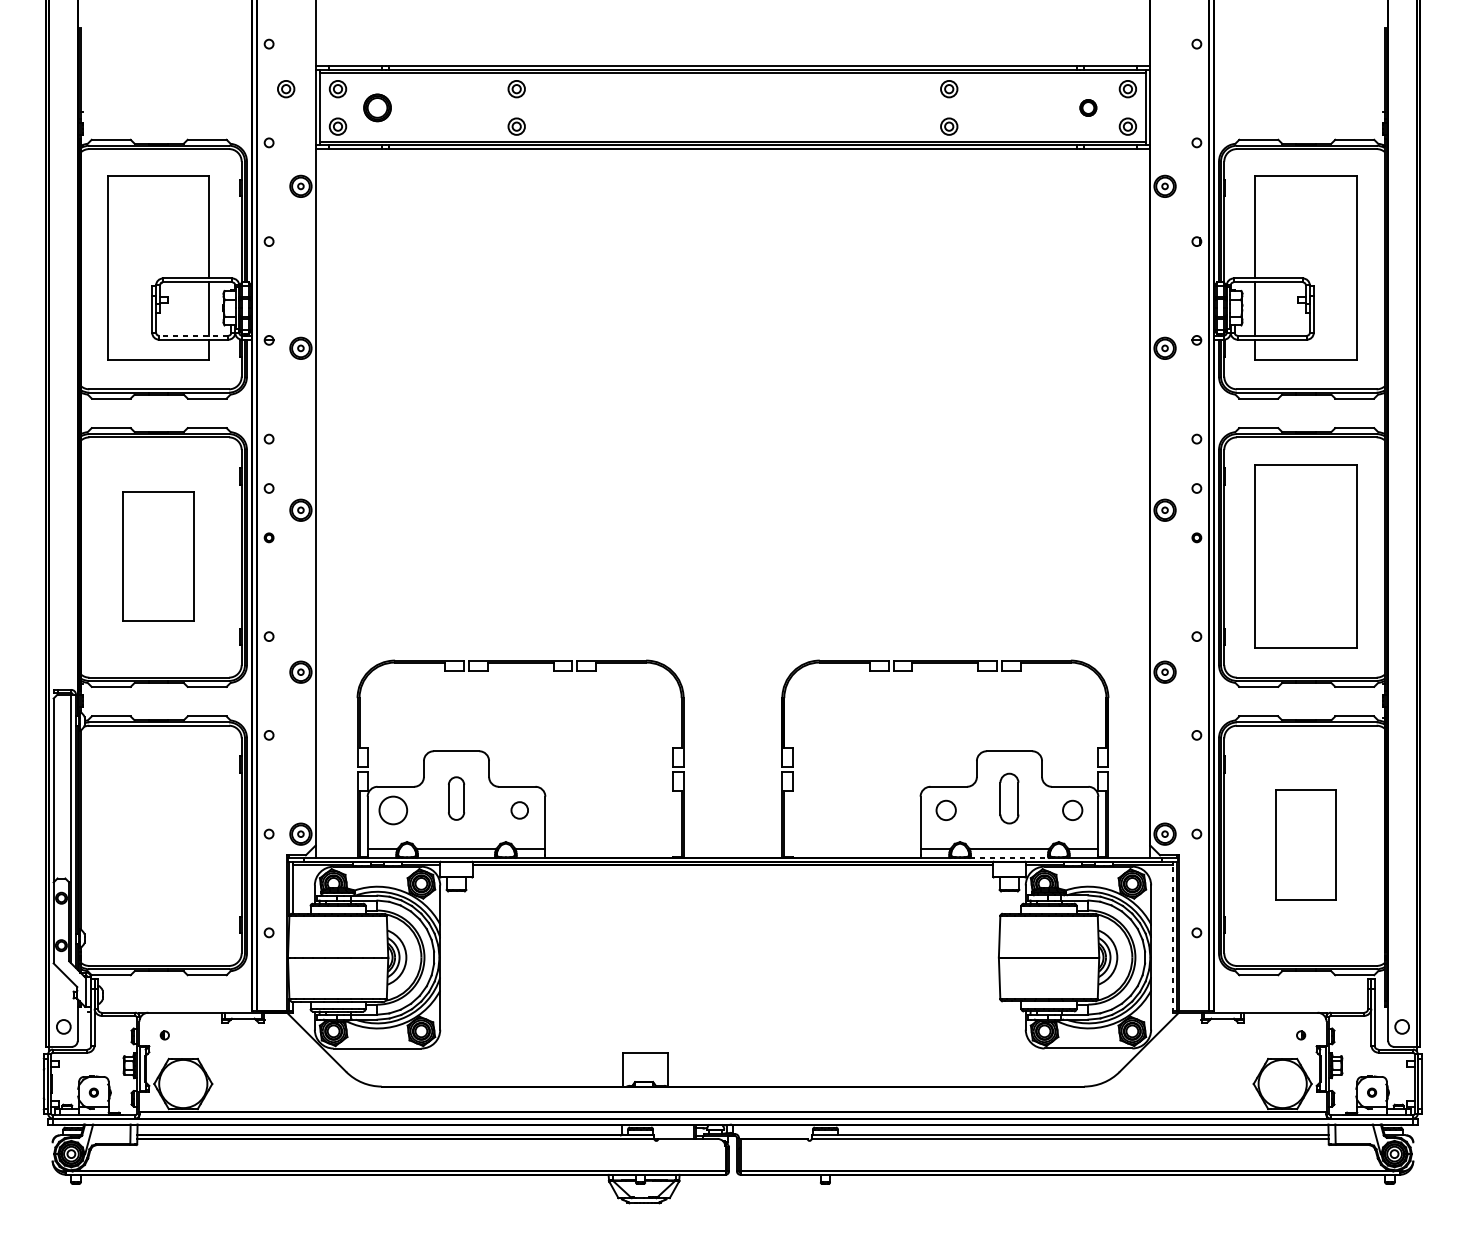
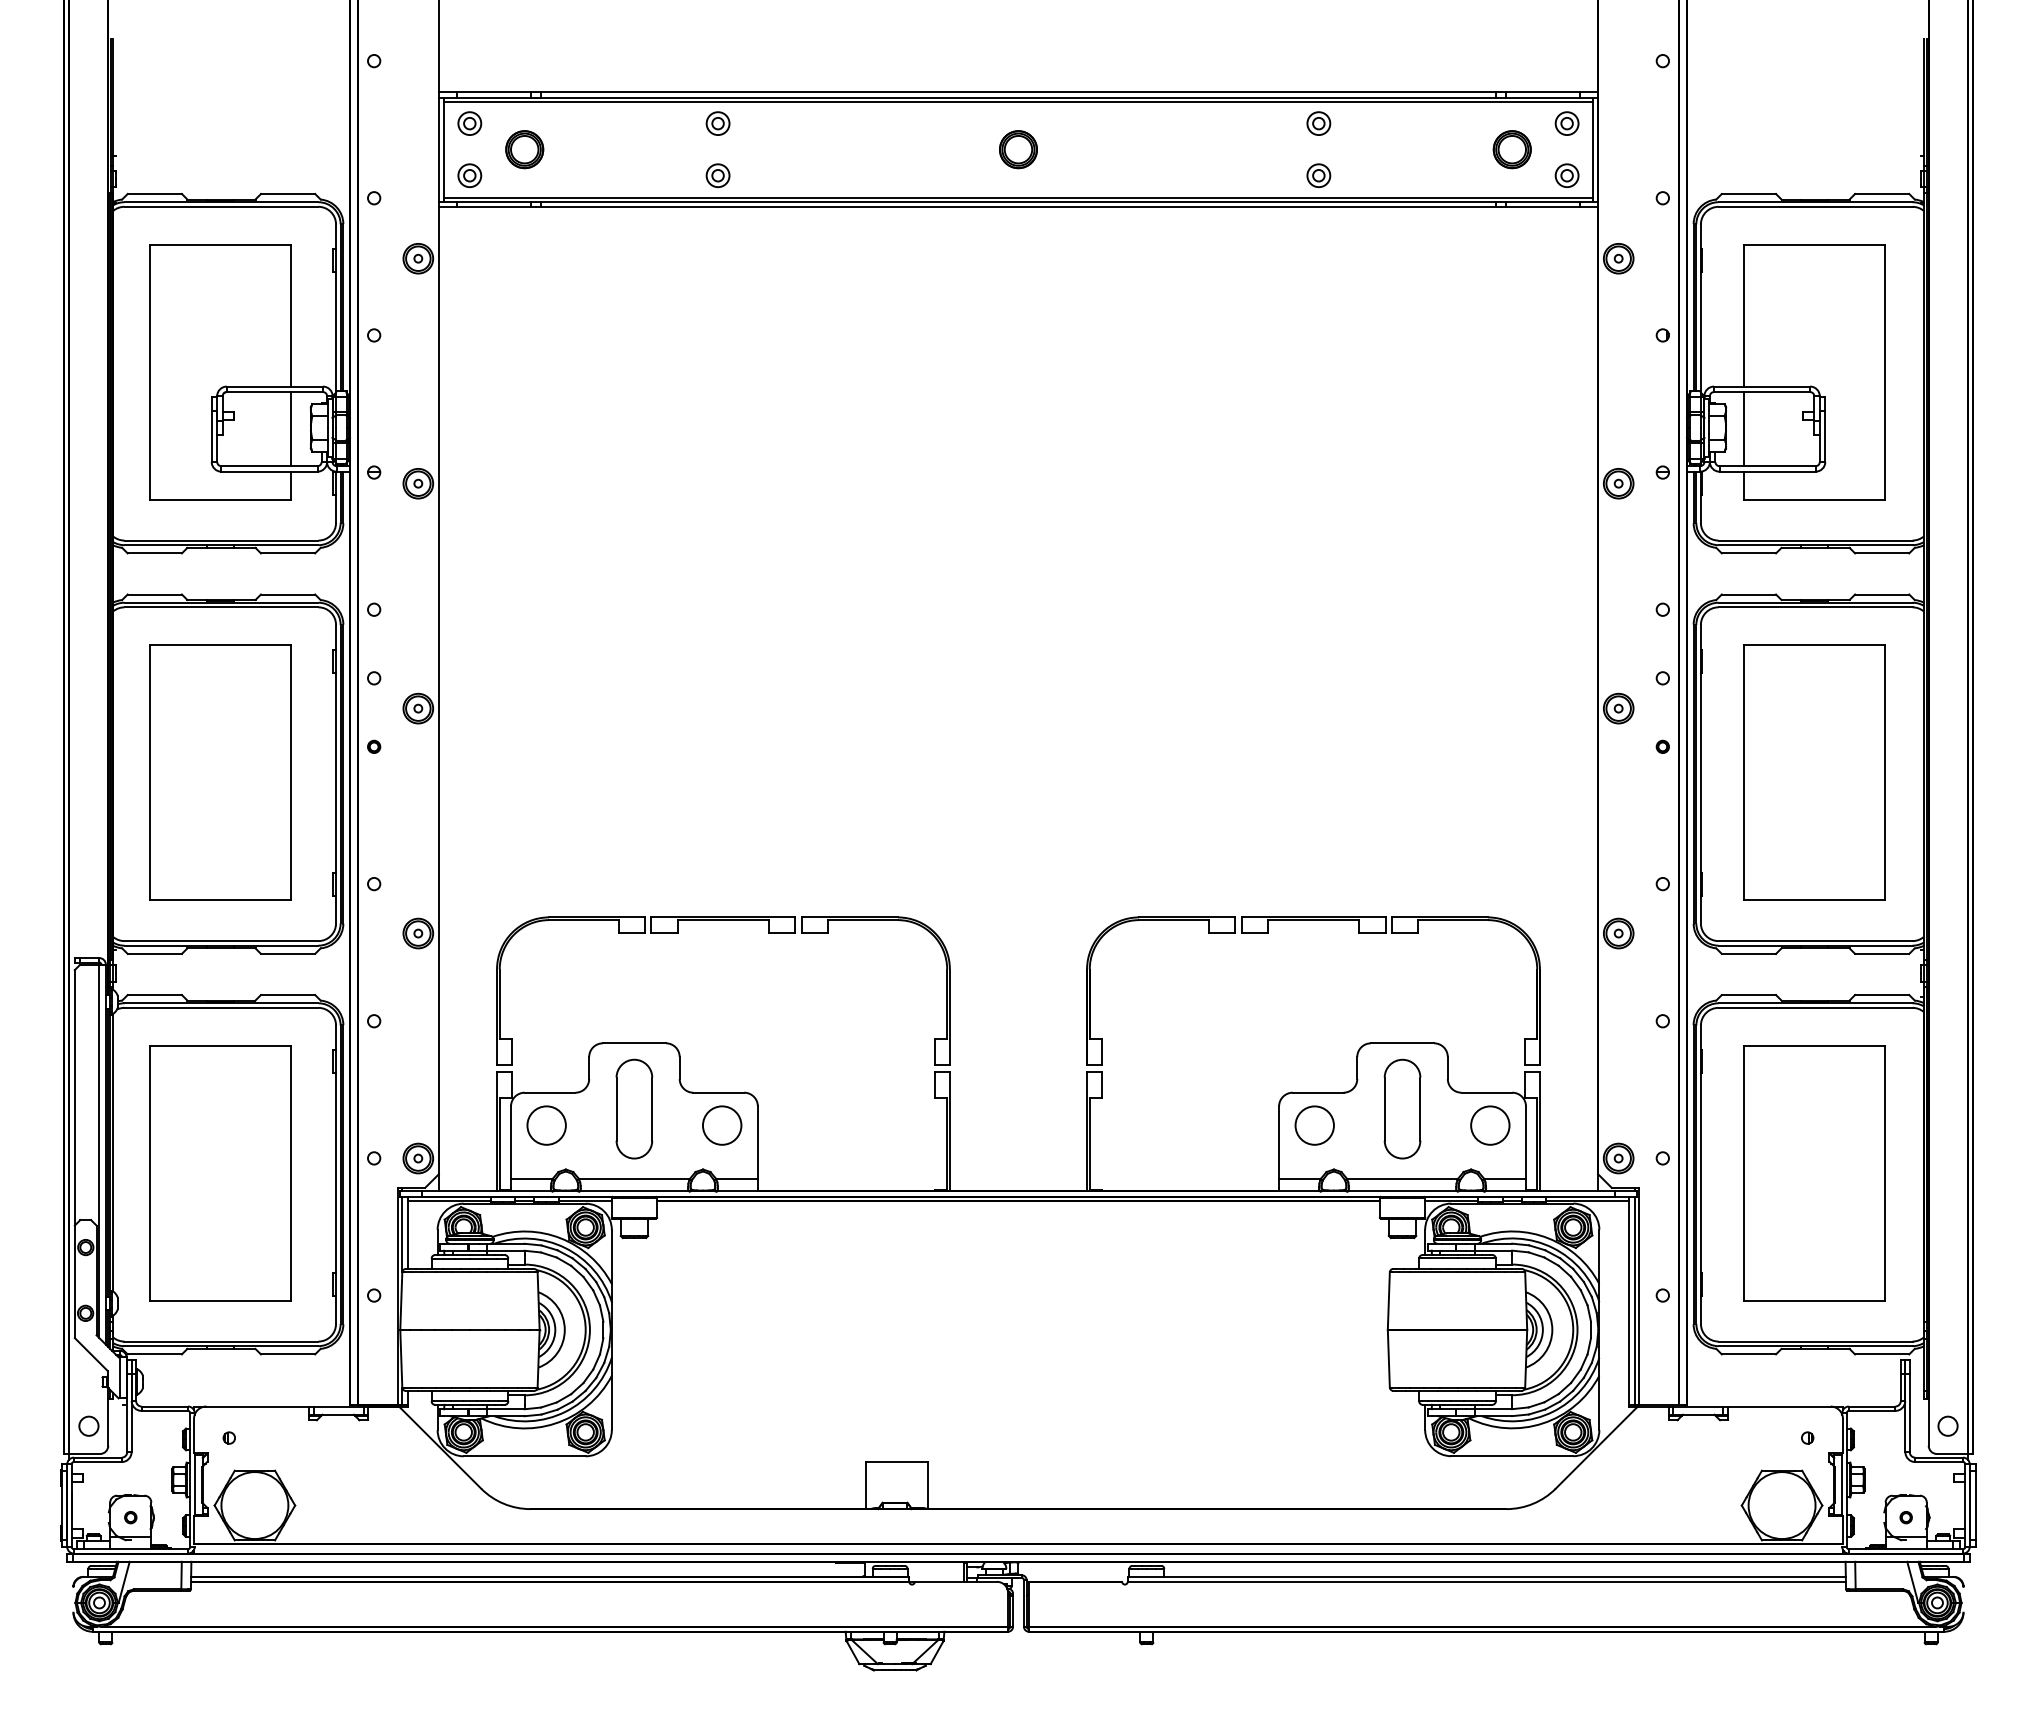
part: (285, 89) -> (397, 123), removed
part: (733, 107) -> (1018, 149), added
part: (1087, 107) -> (1511, 149), size x1.67
line: (193, 335) -> (268, 466), dashed -> solid
part: (158, 556) -> (220, 772), size x1.43
part: (456, 798) -> (634, 1108), size x1.67
part: (1009, 798) -> (1402, 1108), size x1.43
circle: (519, 810) -> (722, 1125), size x1.67
circle: (946, 810) -> (1314, 1125), size x1.43
circle: (1072, 810) -> (1490, 1125), size x1.43
part: (158, 844) -> (220, 1173), added
part: (1306, 844) -> (1814, 1173), size x1.67
line: (1010, 857) -> (1403, 1191), dashed -> solid
line: (1172, 938) -> (1629, 1303), dashed -> solid

